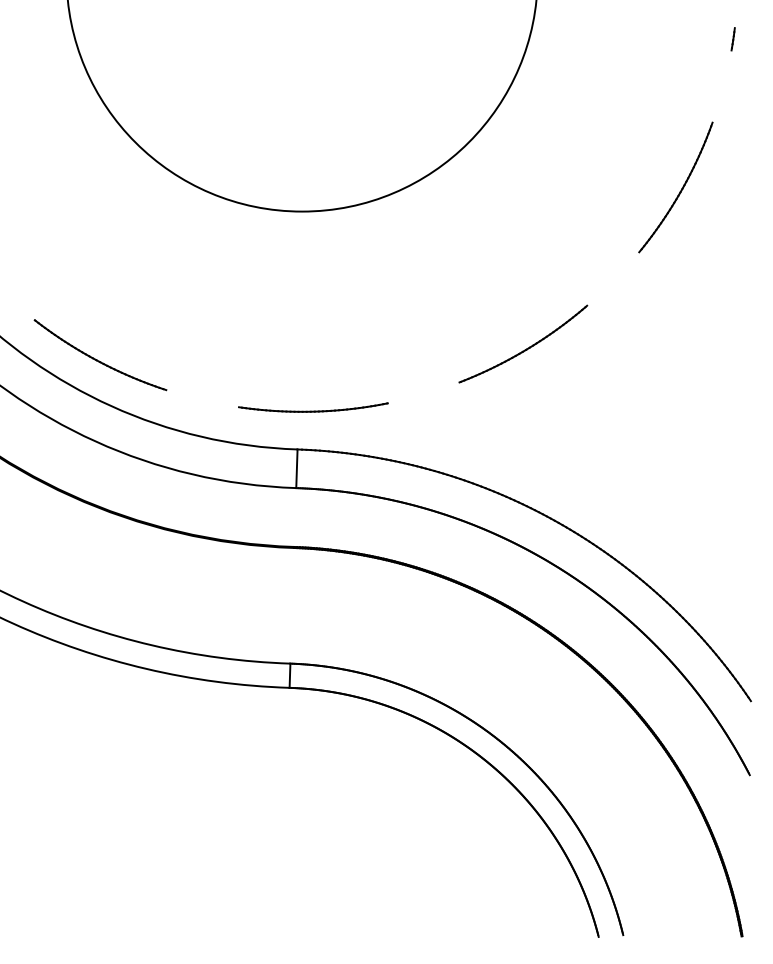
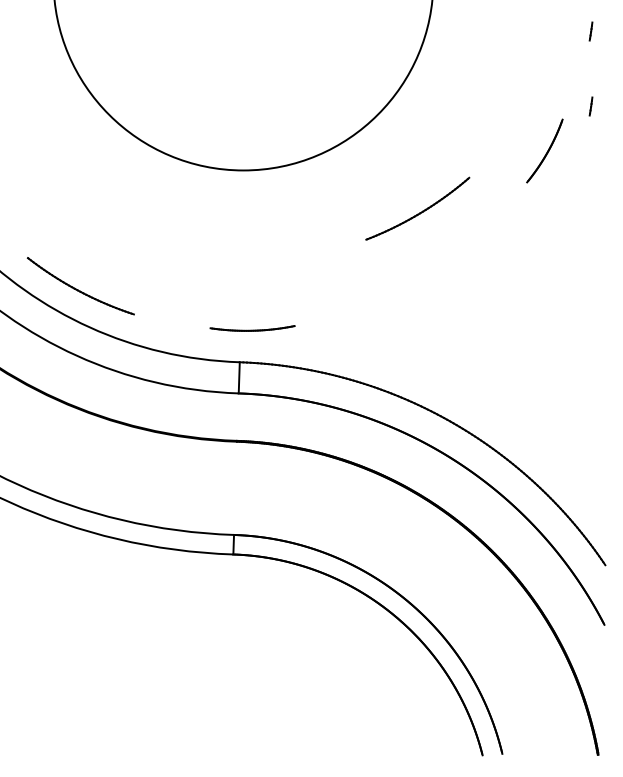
line: (732, 132) -> (590, 106), added
part: (675, 187) -> (544, 151), size x0.6
part: (523, 343) -> (417, 208), moved
part: (313, 407) -> (252, 328), size x0.7

